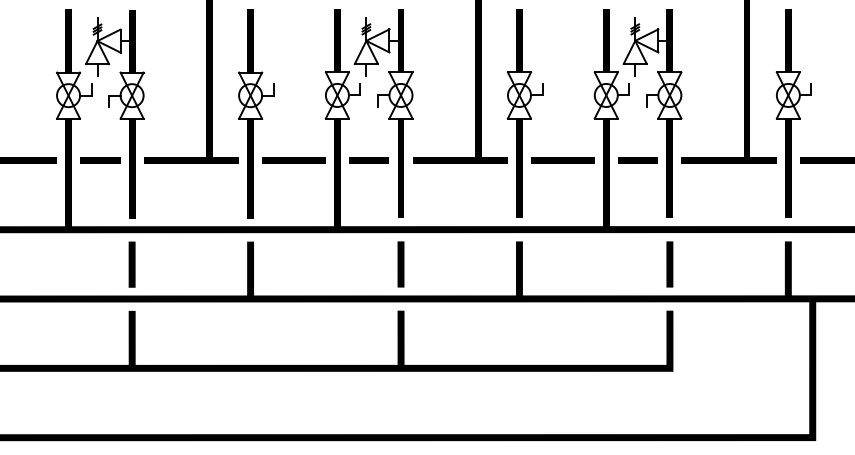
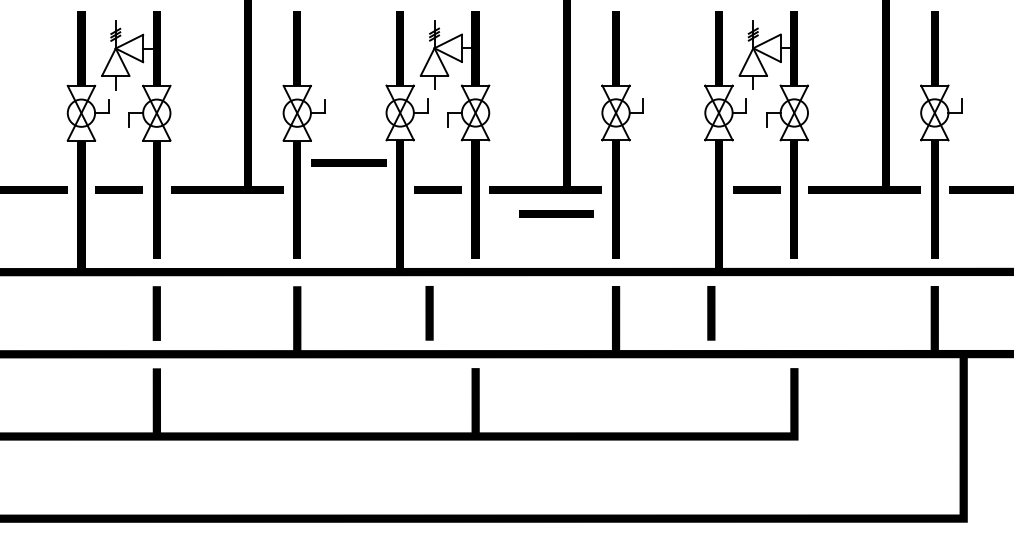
line: (293, 160) -> (348, 162), moved
line: (562, 160) -> (556, 213), moved
line: (400, 264) -> (429, 313), moved
line: (670, 264) -> (711, 313), moved

